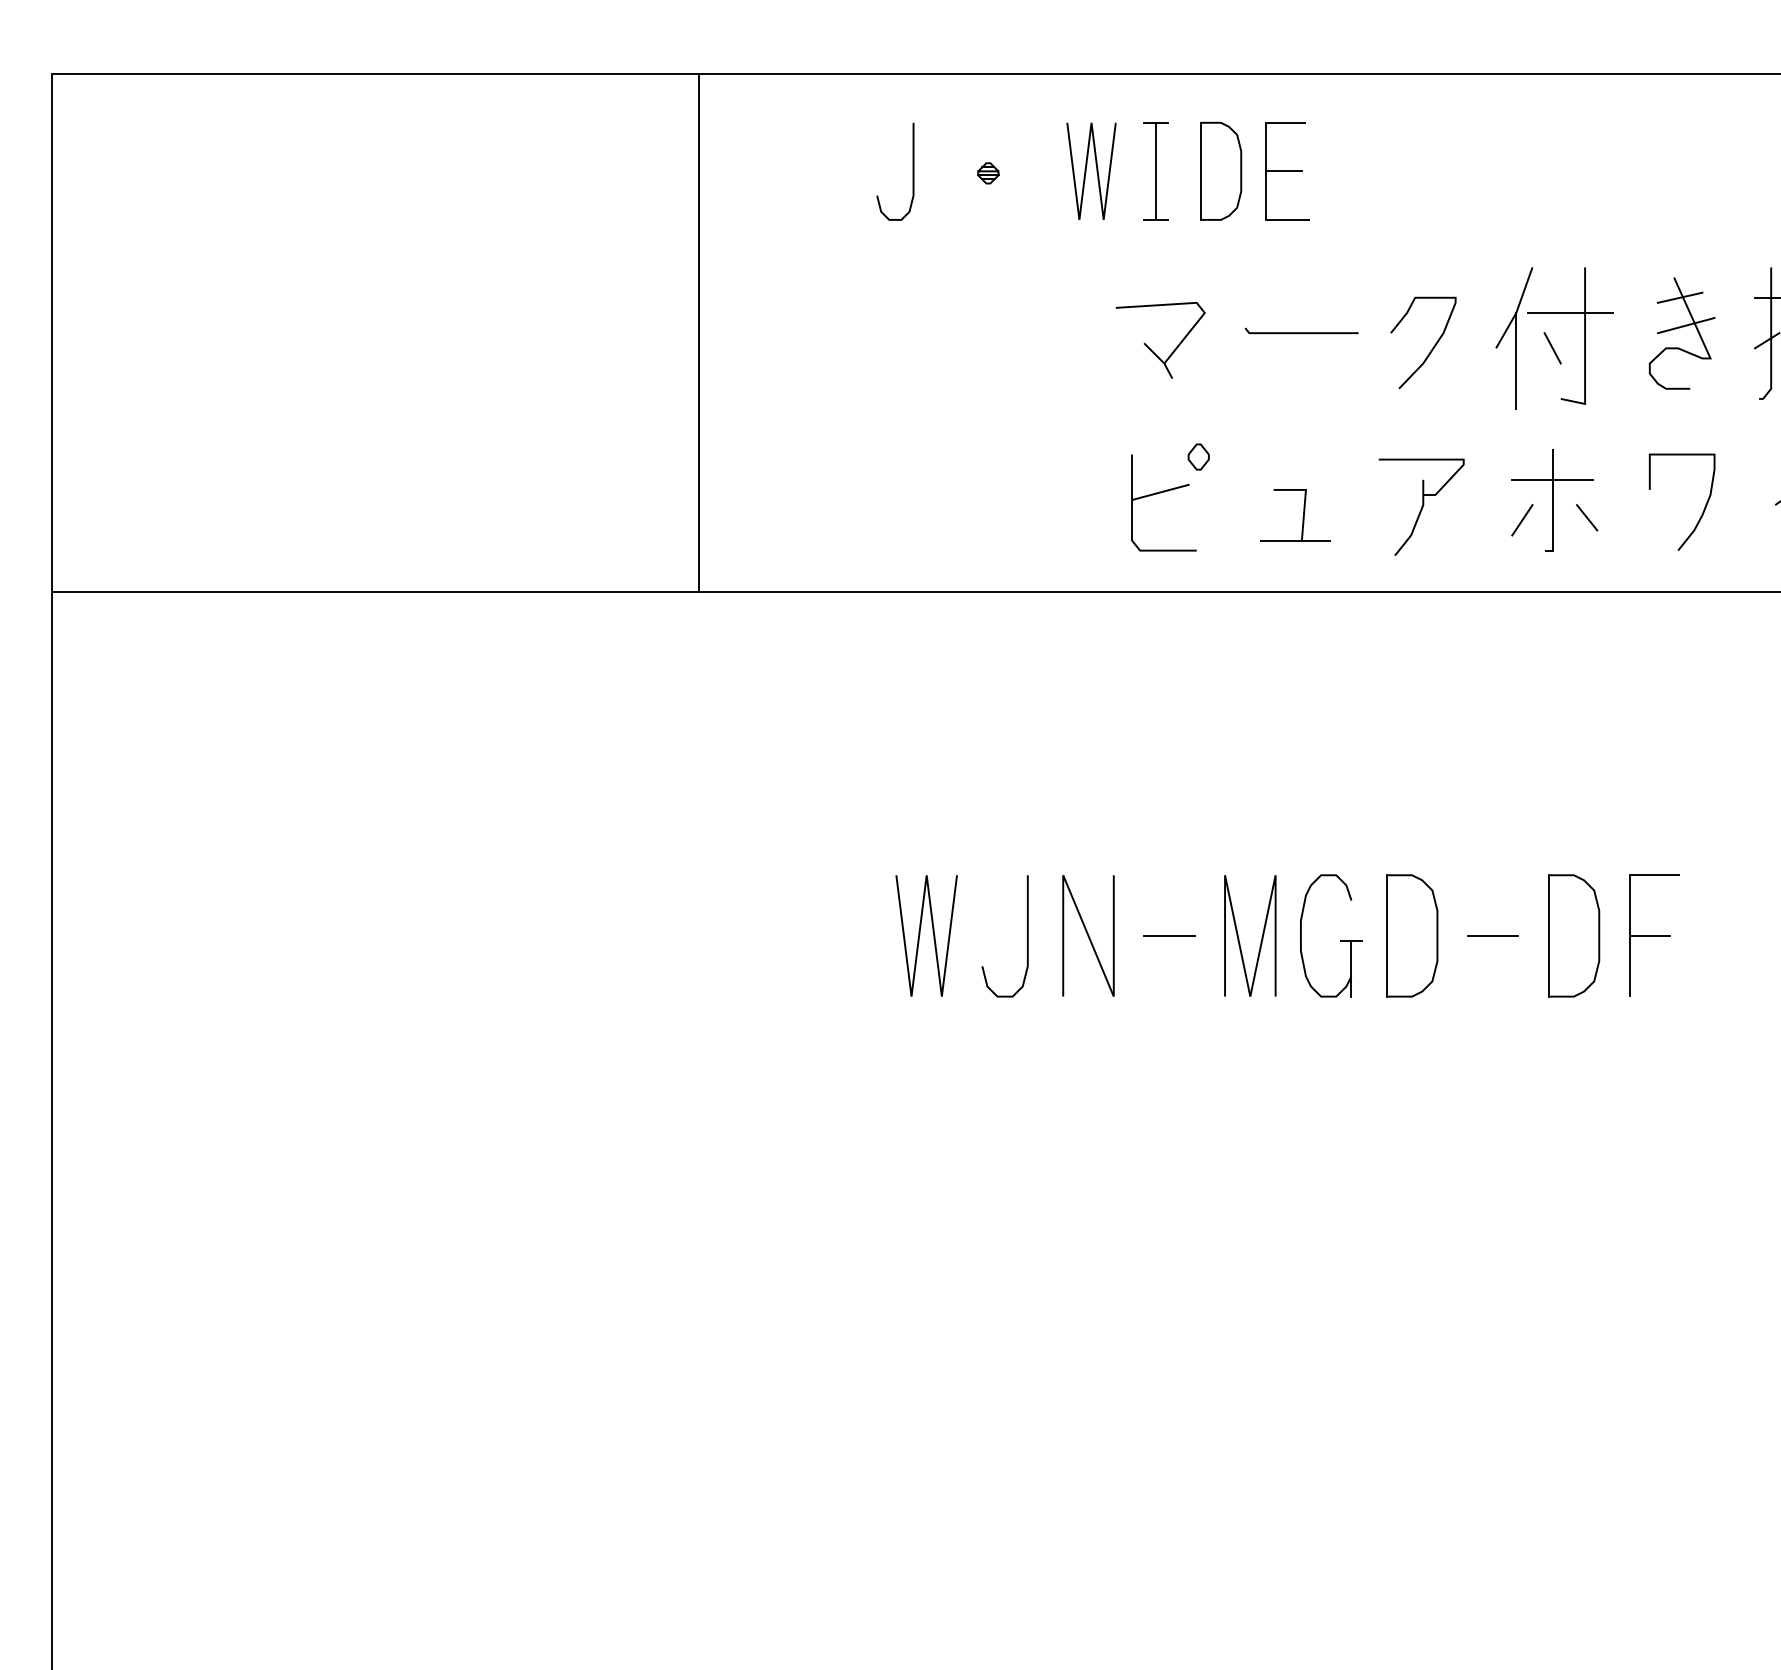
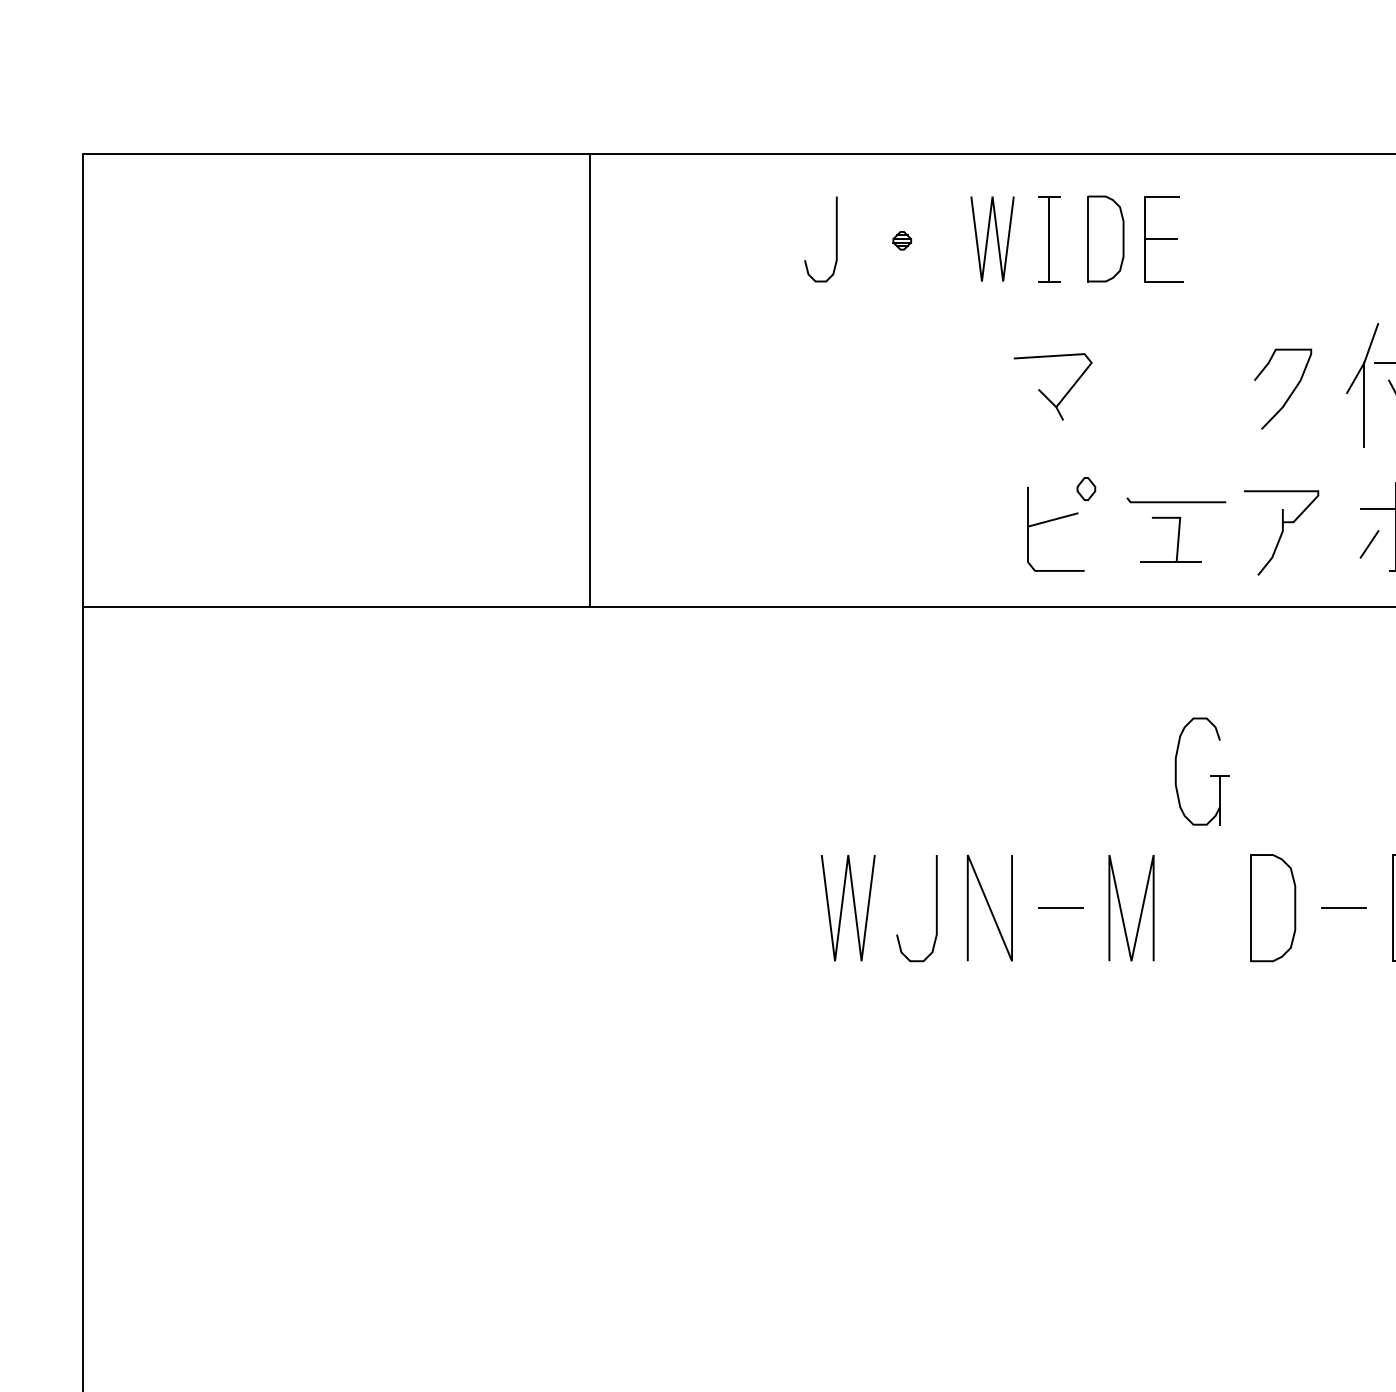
line: (1301, 332) -> (1176, 501), moved
line: (699, 333) -> (589, 380), moved
part: (1340, 940) -> (1210, 775), moved

